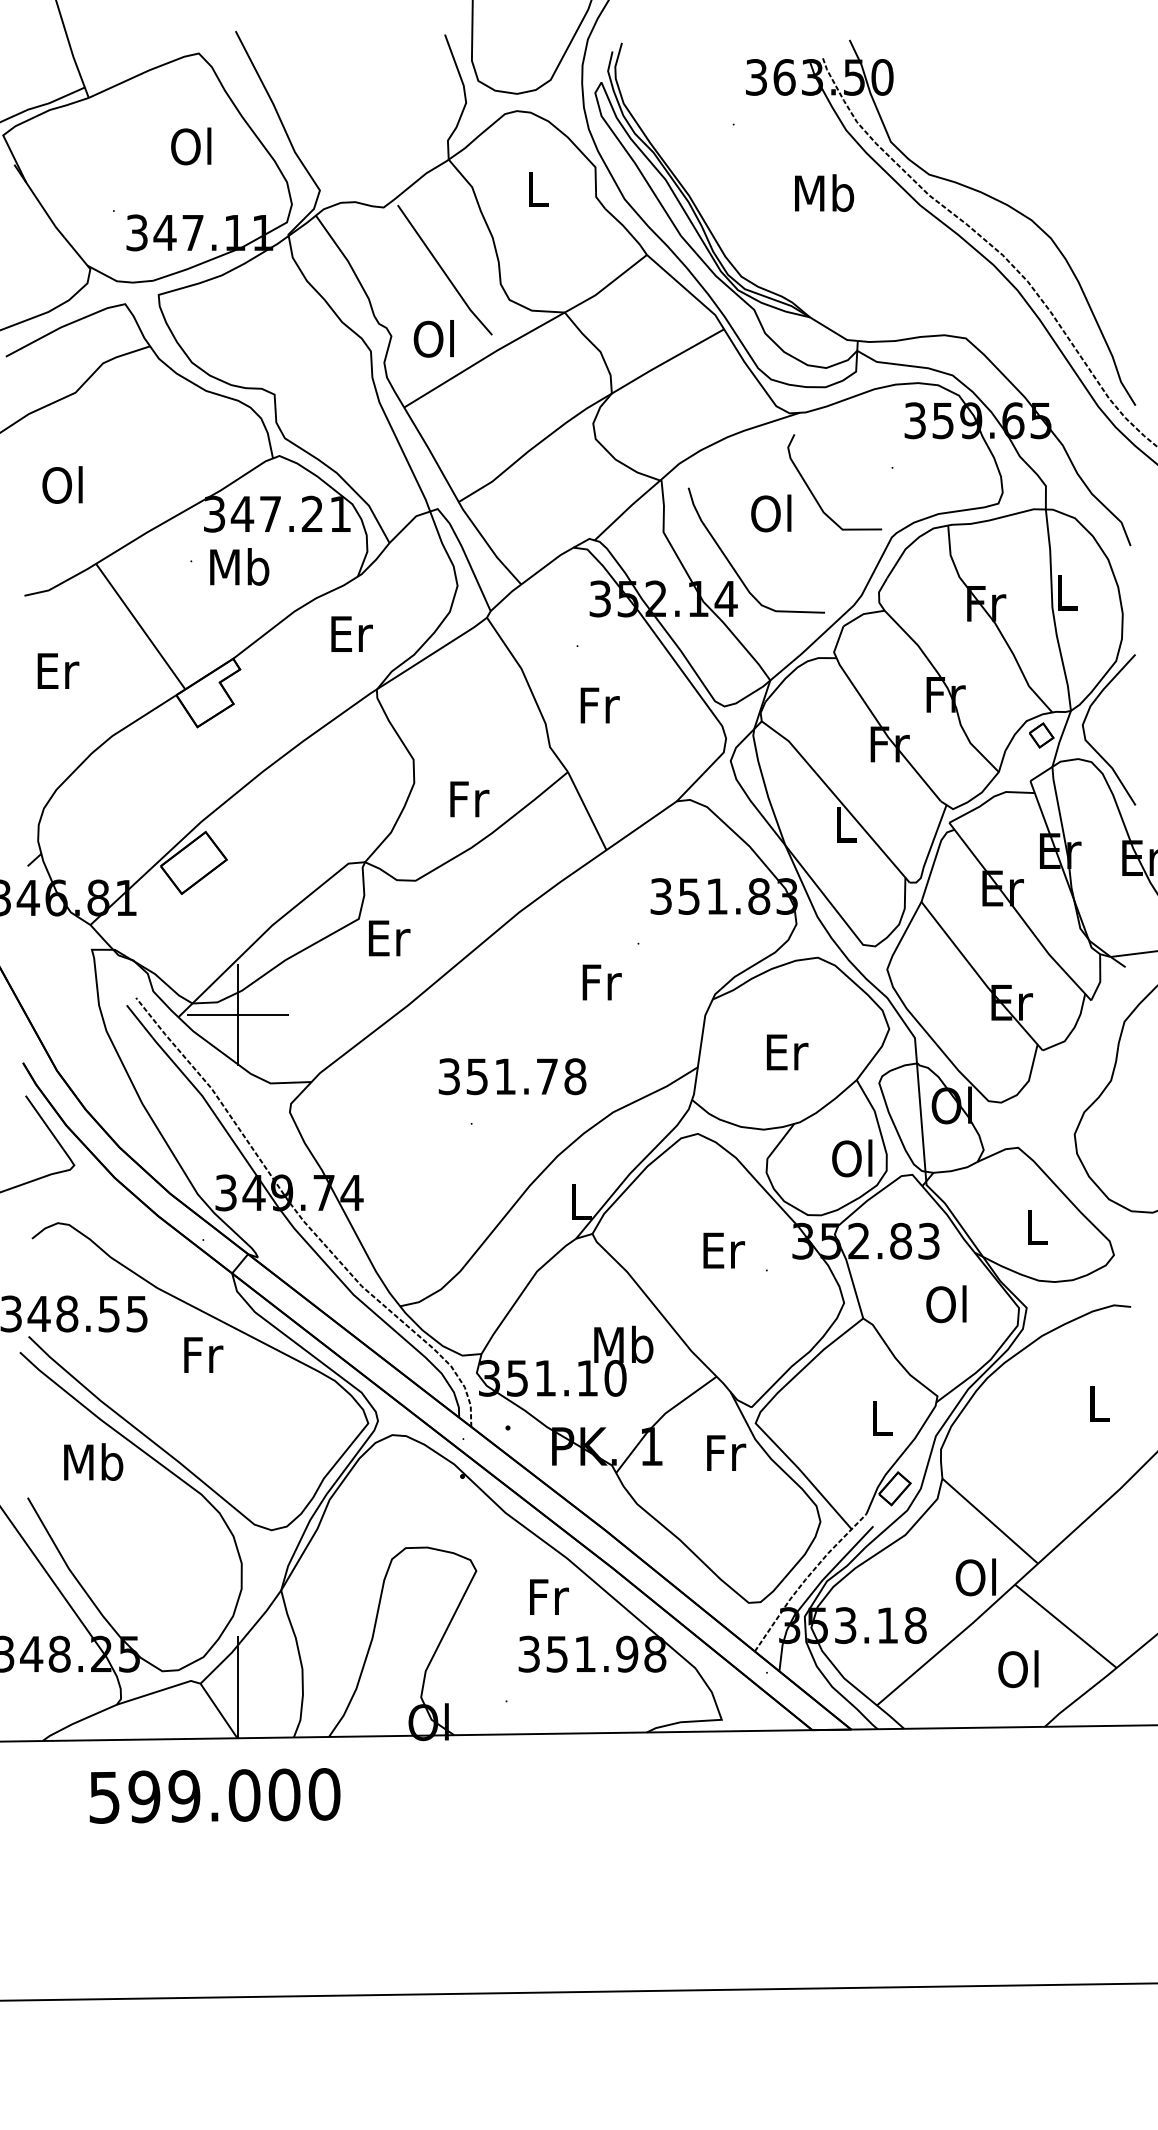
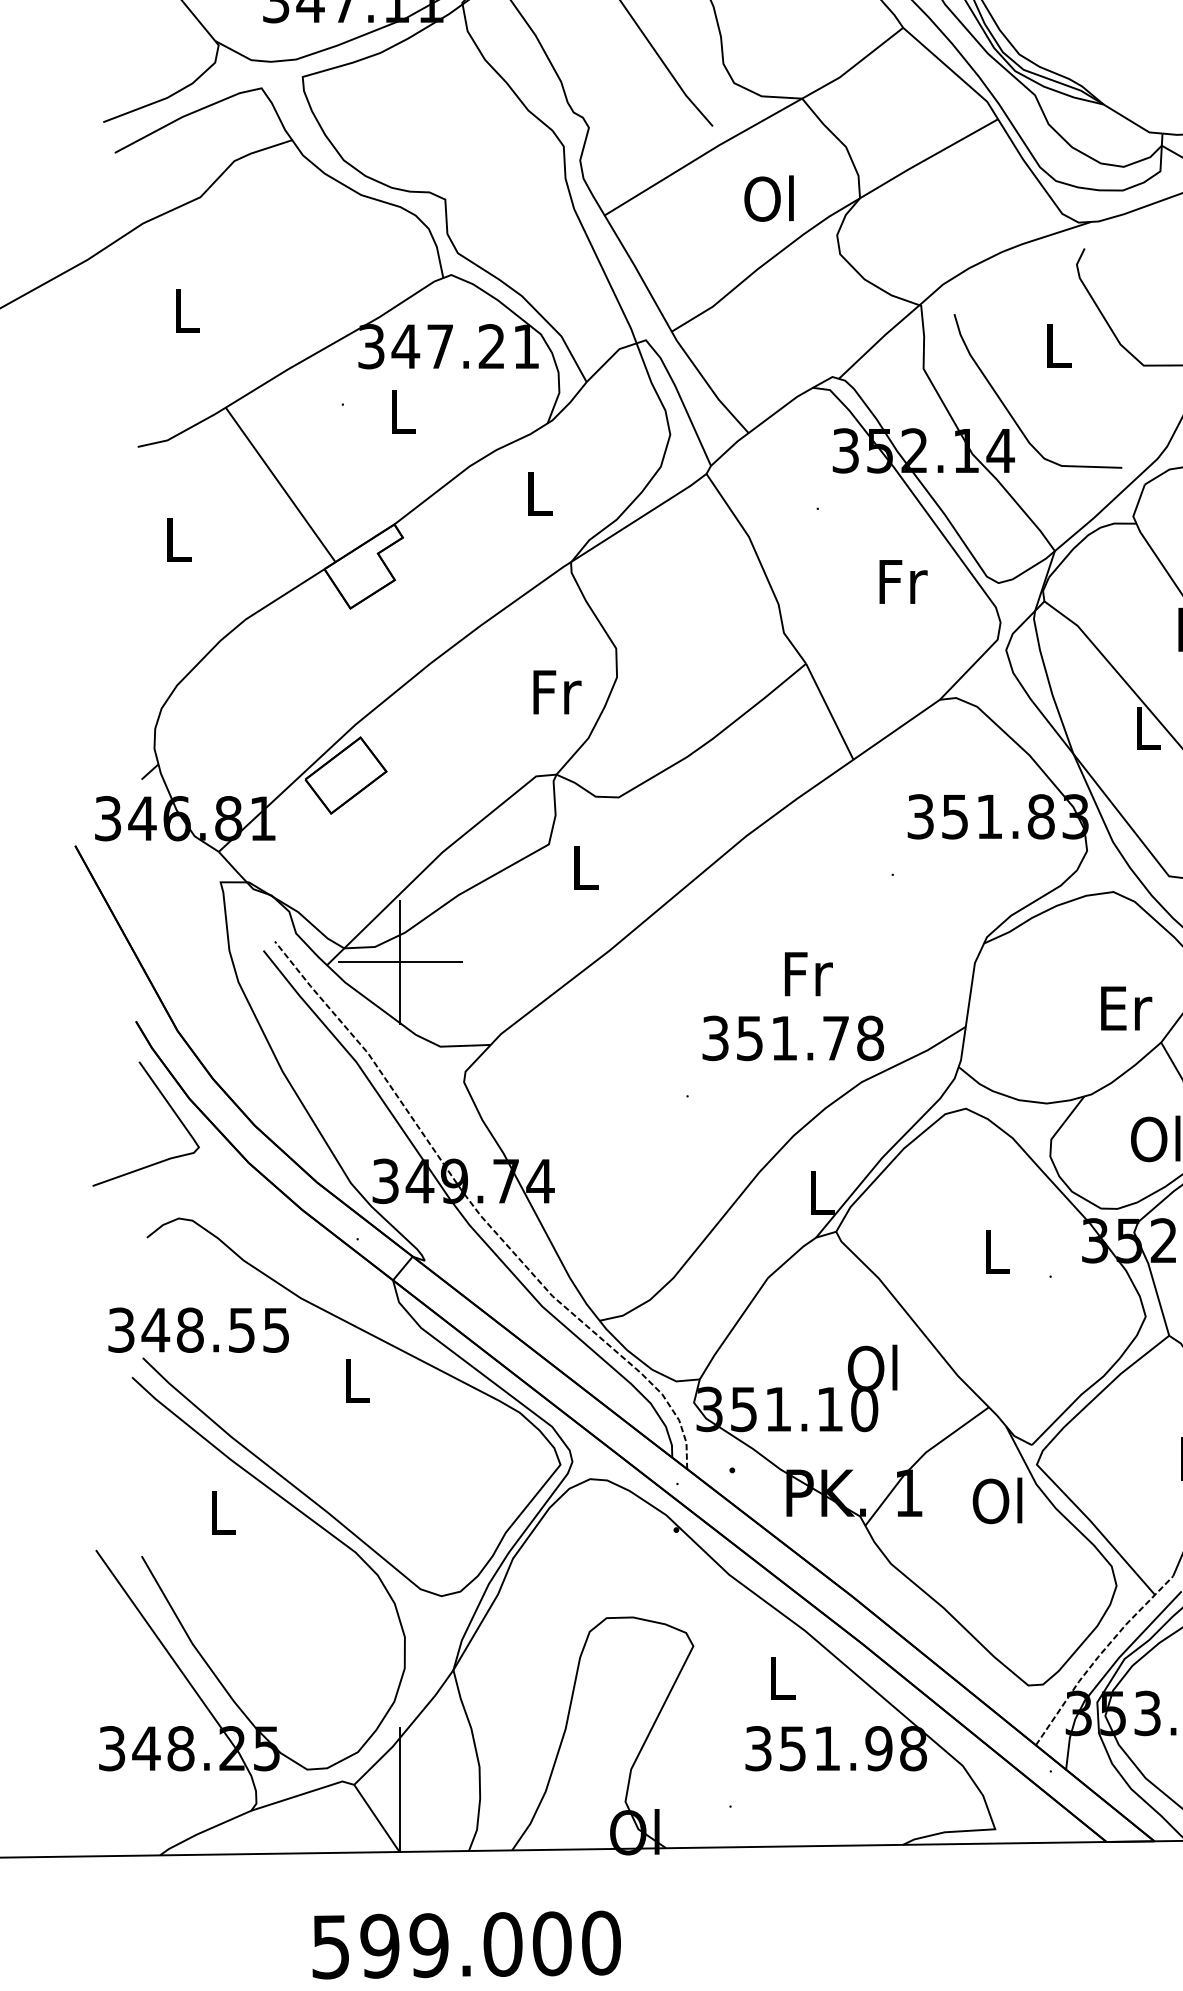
text: (433, 338) -> (768, 198), moved
text: (62, 484) -> (184, 310), Ol -> L
text: (771, 513) -> (1056, 345), Ol -> L
text: (239, 566) -> (402, 410), Mb -> L
text: (351, 633) -> (539, 493), Er -> L
text: (58, 670) -> (179, 538), Er -> L
text: (599, 705) -> (902, 581), moved
text: (469, 799) -> (557, 692), moved
text: (389, 938) -> (586, 868), Er -> L
text: (601, 982) -> (807, 974), moved
text: (787, 1052) -> (1126, 1008), moved
text: (512, 1076) -> (793, 1038), moved
text: (724, 1250) -> (998, 1252), Er -> L
text: (623, 1344) -> (874, 1367), Mb -> Ol
text: (203, 1354) -> (357, 1380), Fr -> L
text: (724, 1452) -> (998, 1500), Fr -> Ol
text: (93, 1461) -> (222, 1511), Mb -> L
text: (549, 1596) -> (783, 1677), Fr -> L
text: (214, 1795) -> (466, 1944), moved

